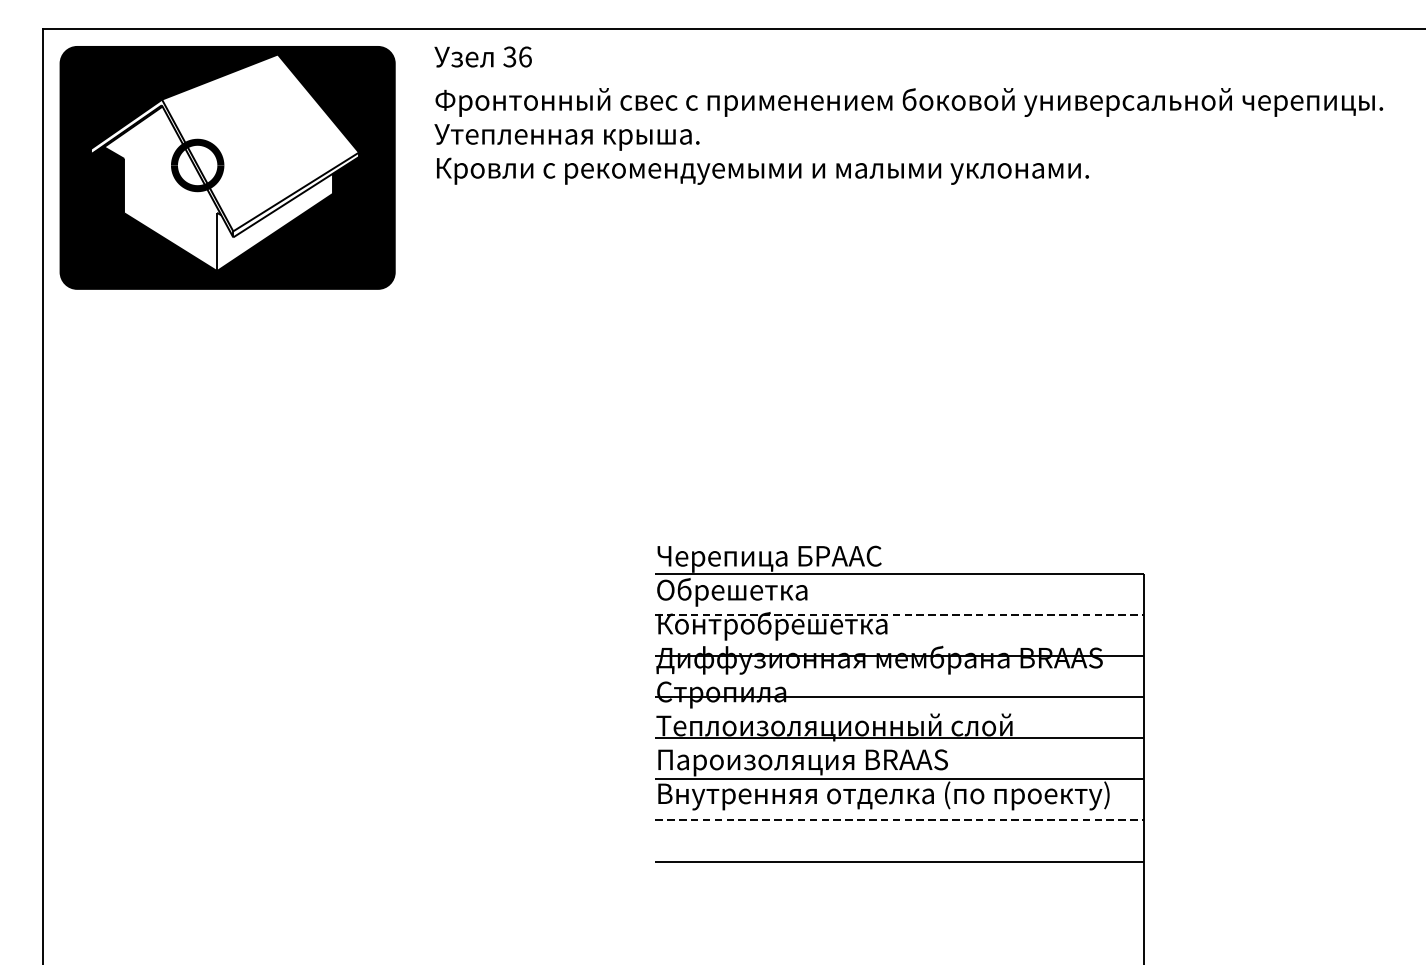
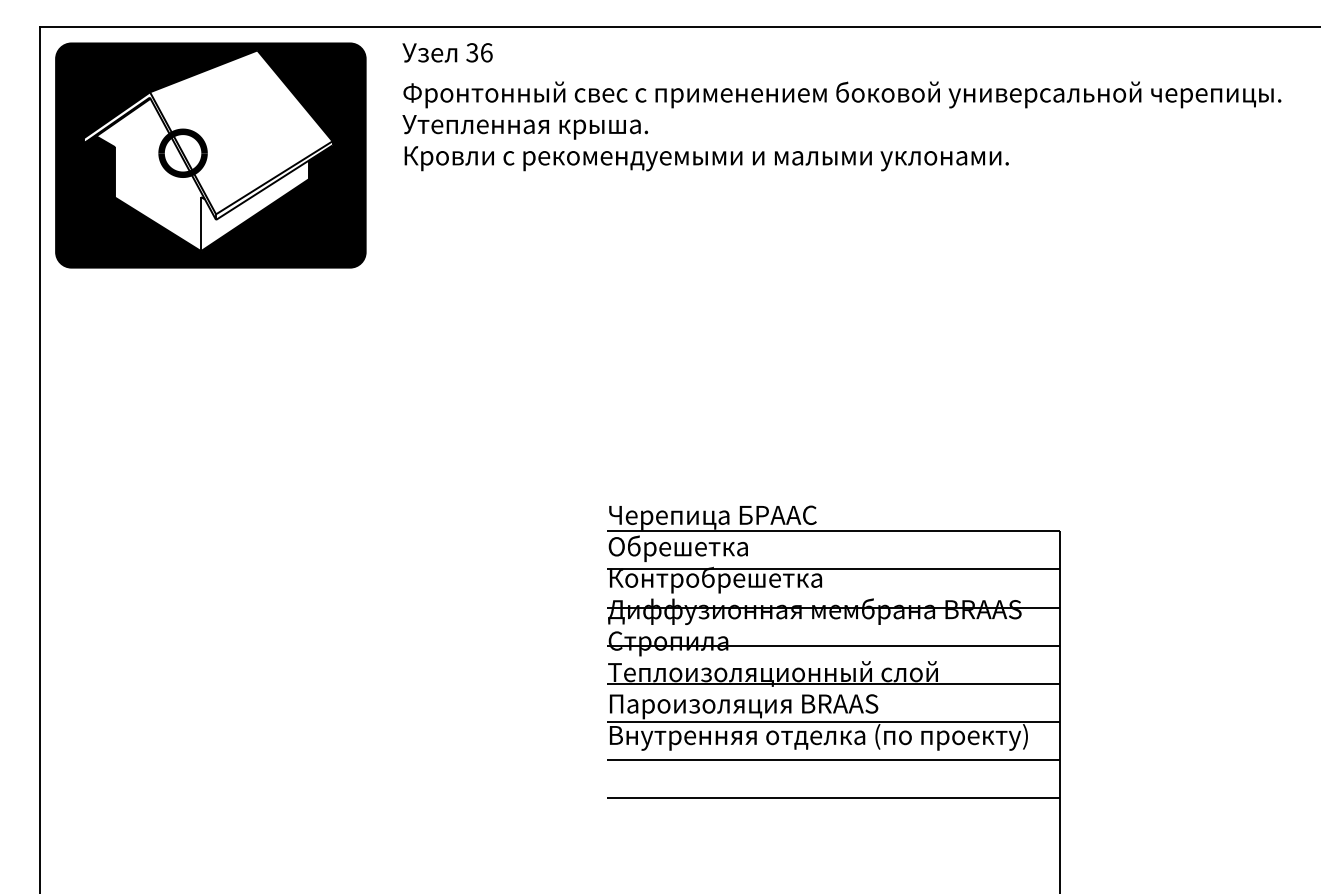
line: (899, 614) -> (833, 569), dashed -> solid
line: (899, 820) -> (833, 760), dashed -> solid

